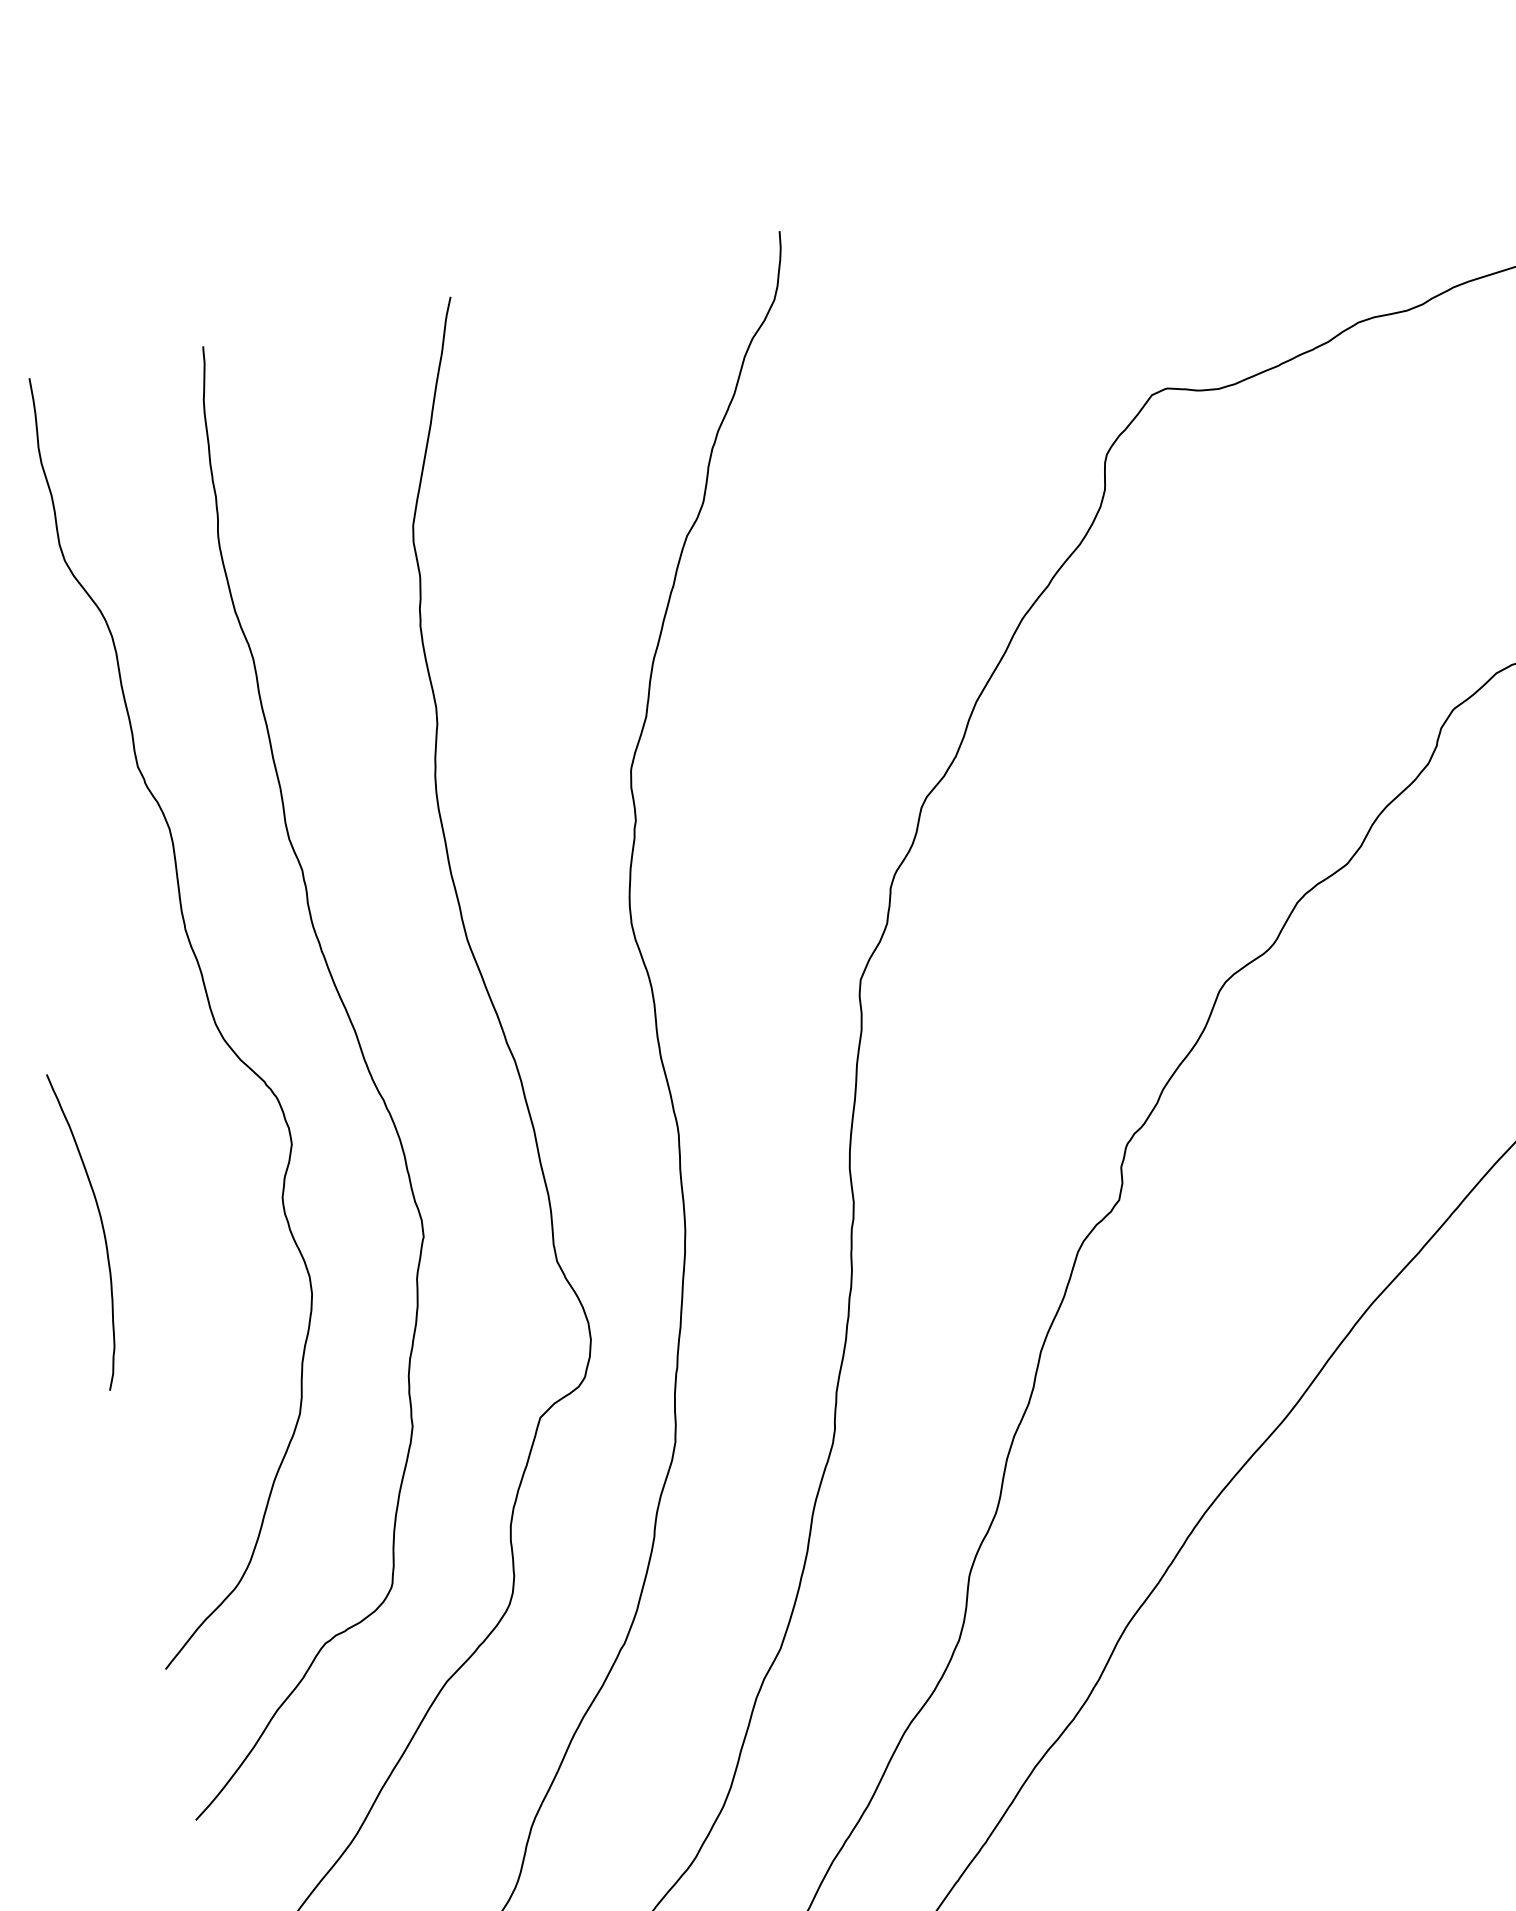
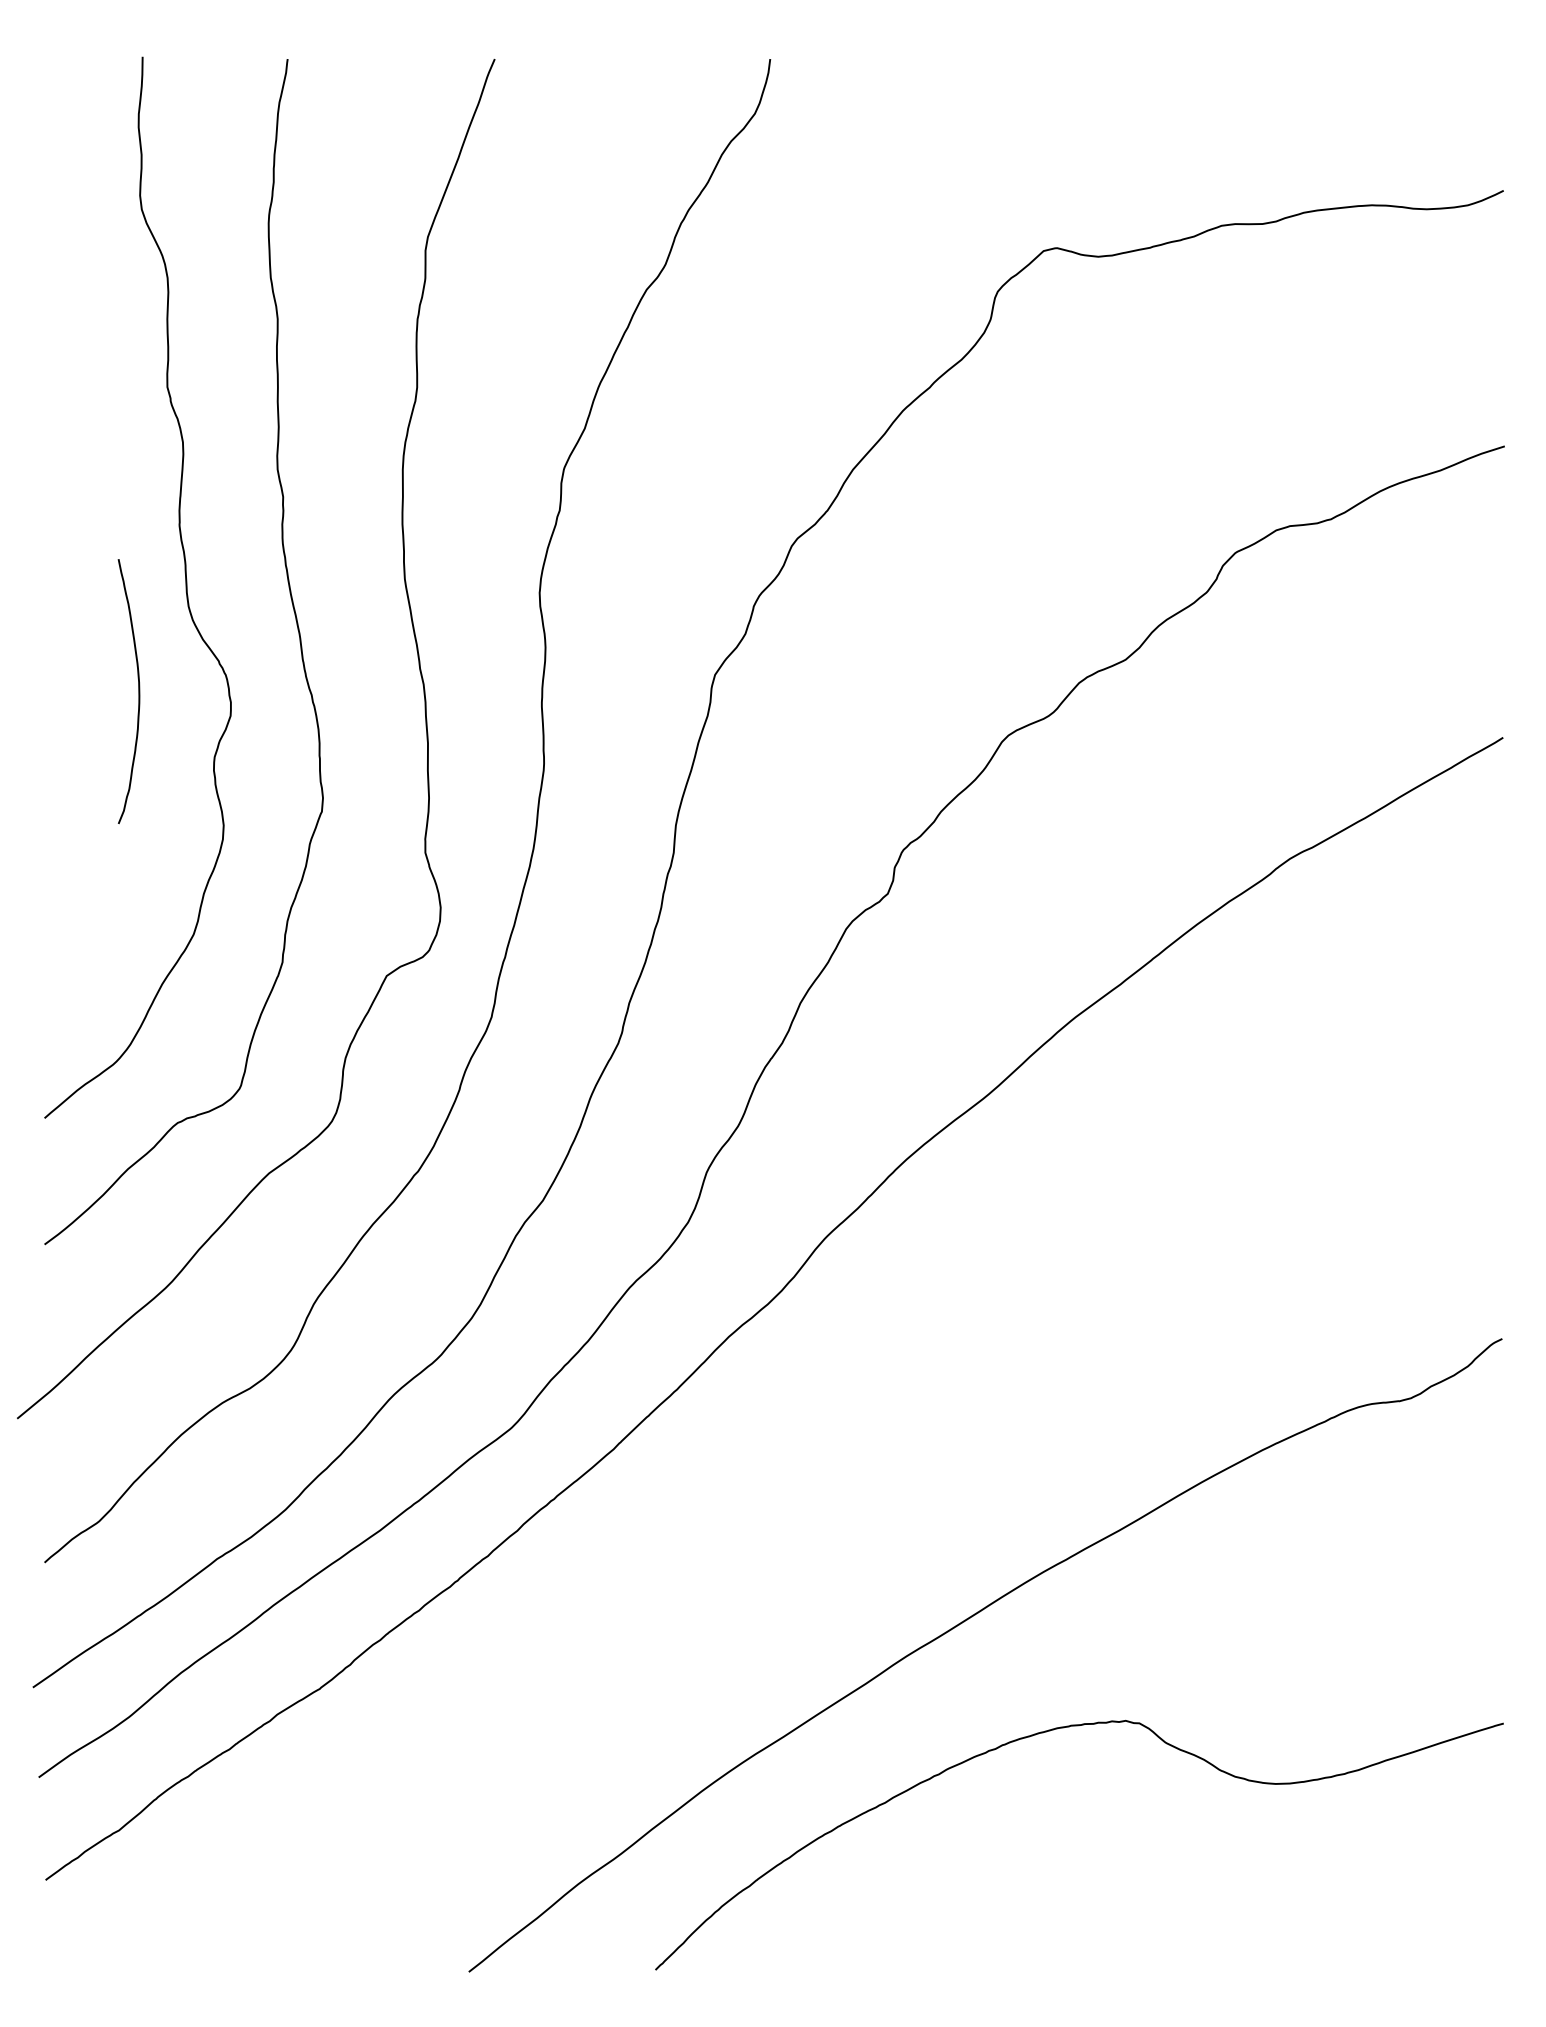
curve: (102, 1227) -> (138, 691), moved

